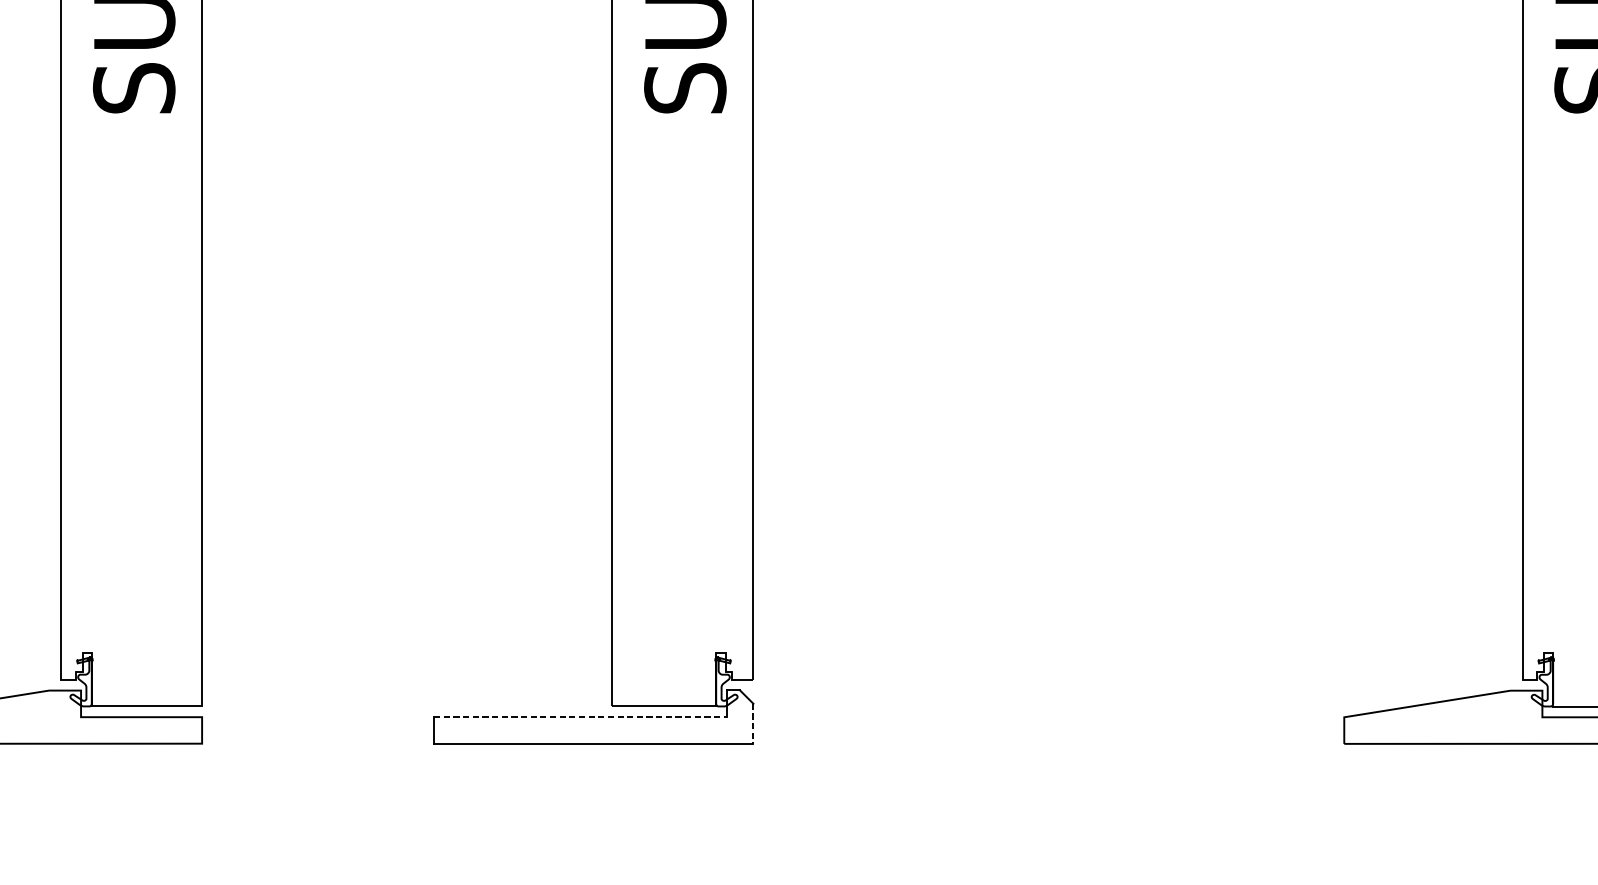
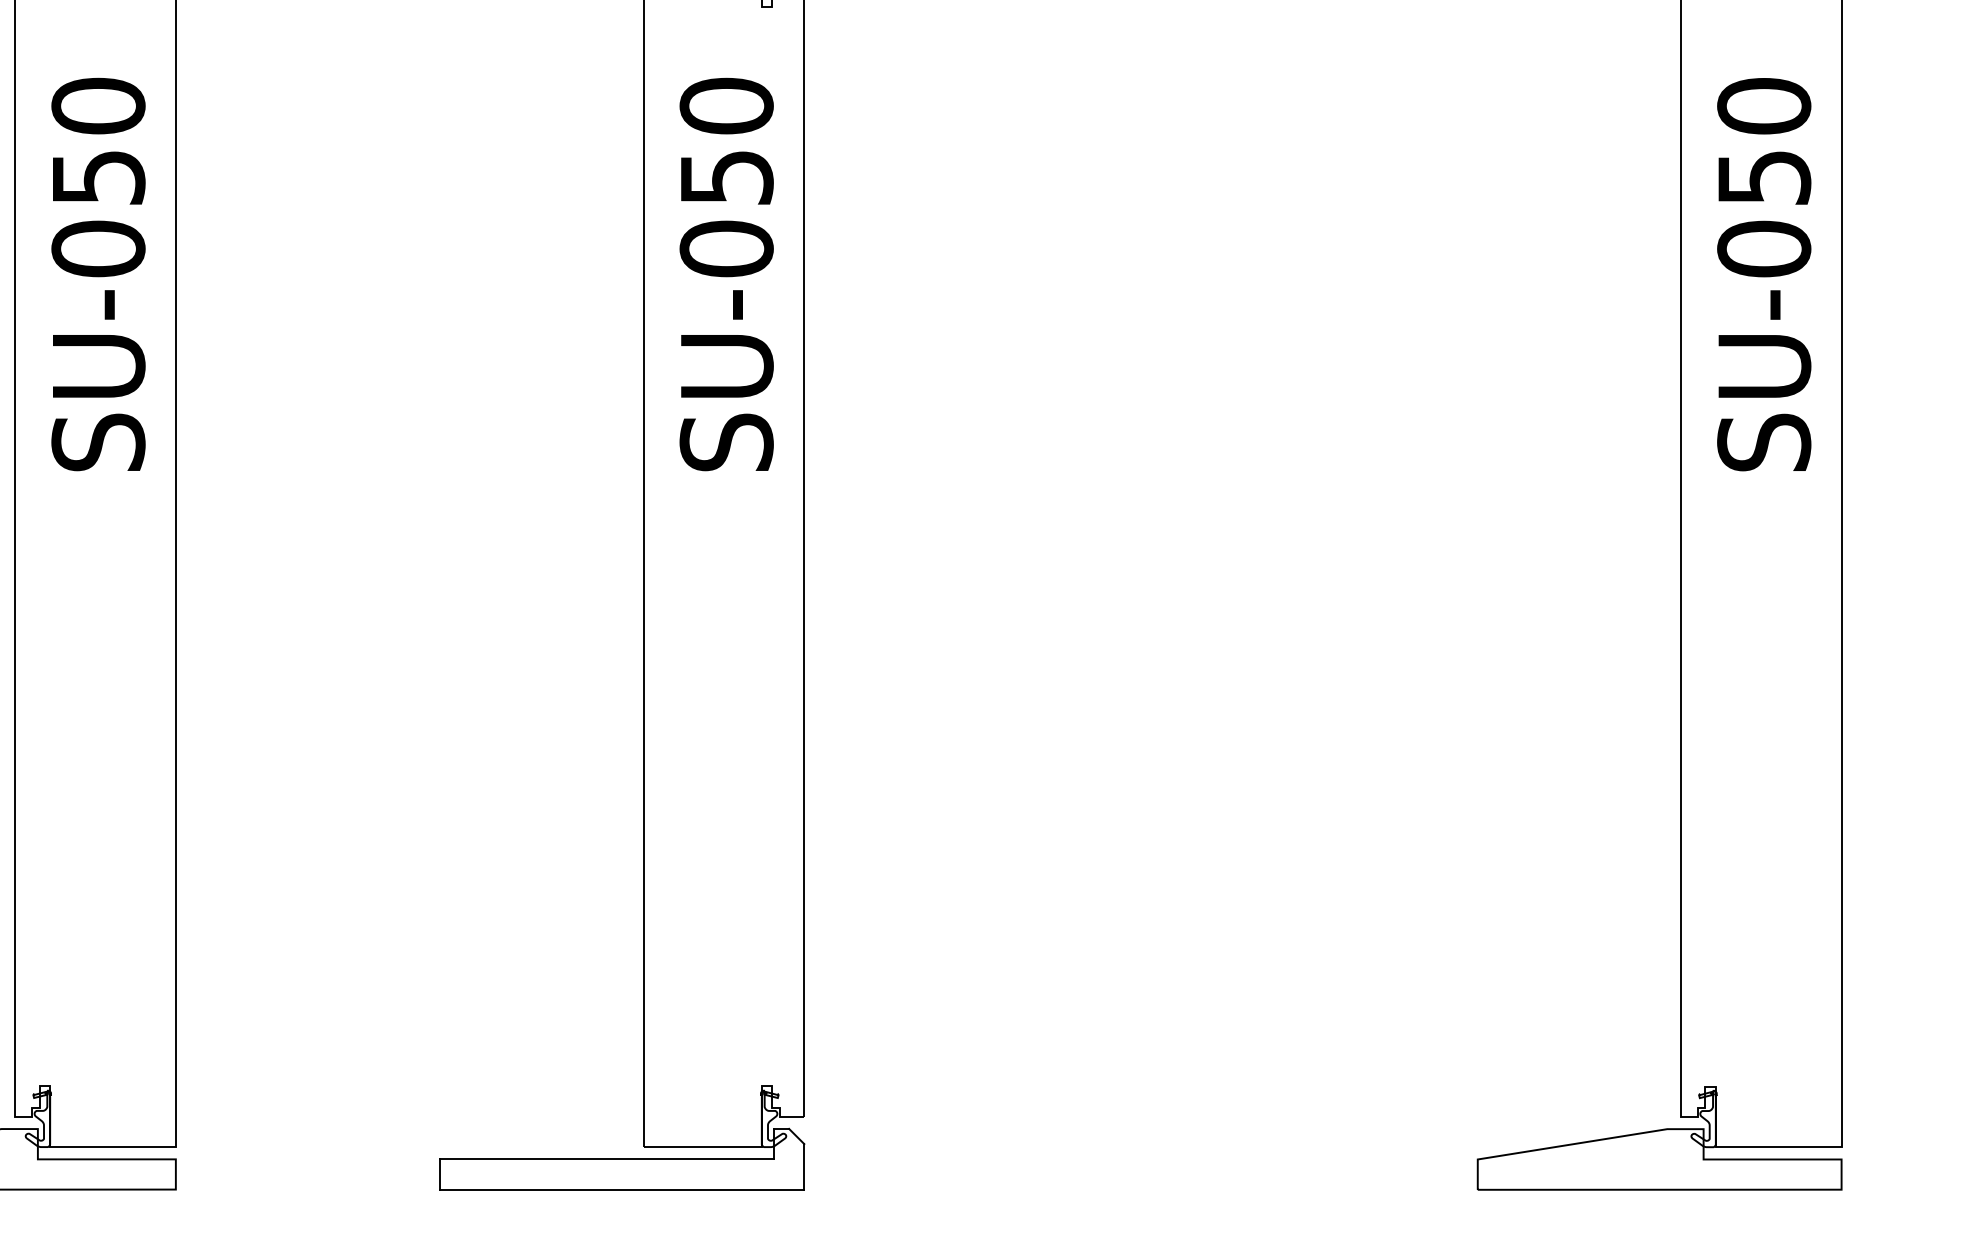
line: (580, 717) -> (607, 1159), dashed -> solid
line: (753, 723) -> (804, 1166), dashed -> solid

